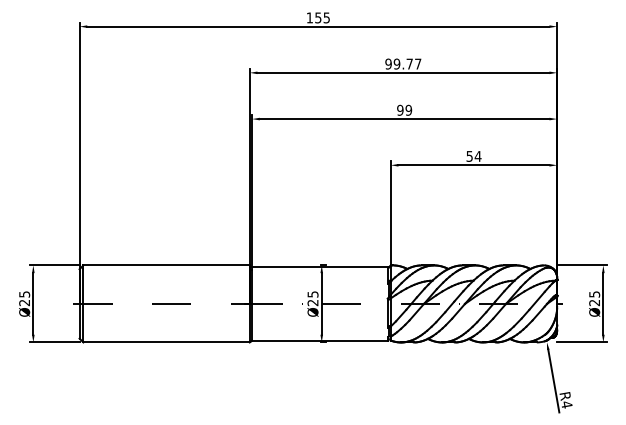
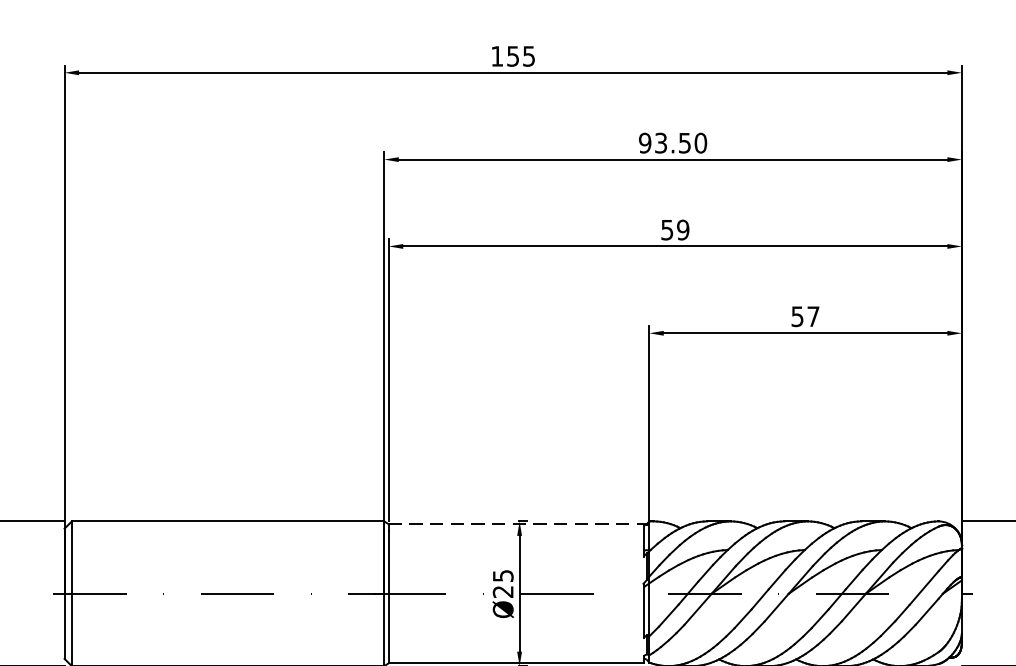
text: (407, 63) -> (680, 142), 99.77 -> 93.50
text: (400, 109) -> (667, 228), 99 -> 59
text: (477, 156) -> (812, 316), 54 -> 57
line: (320, 266) -> (517, 523), solid -> dashed

